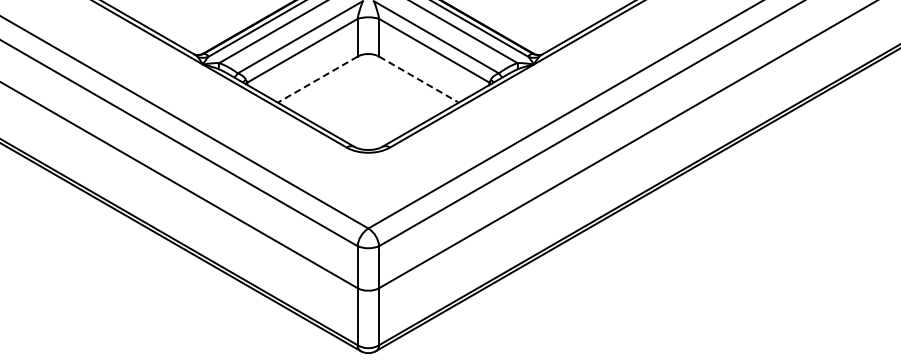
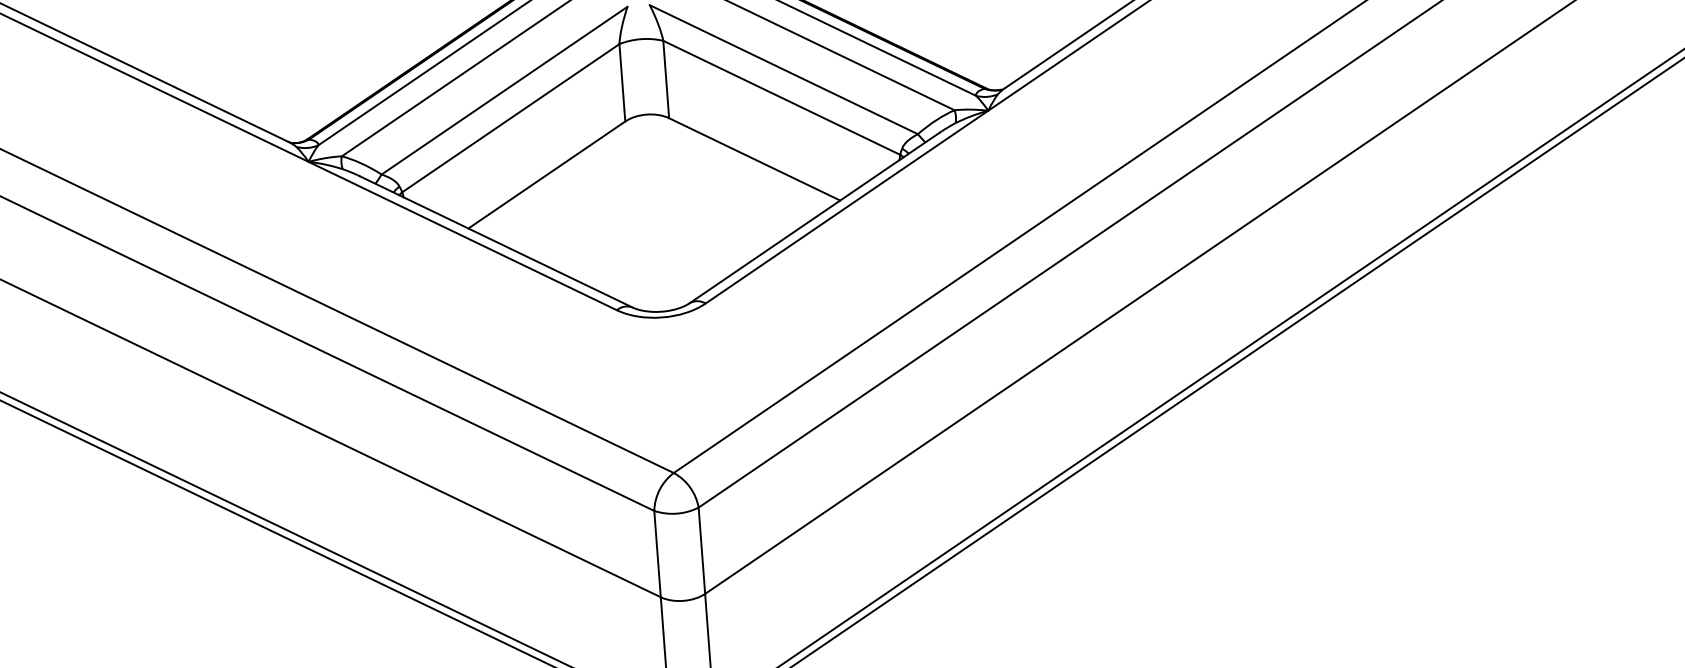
line: (317, 79) -> (546, 174), dashed -> solid
line: (419, 79) -> (755, 159), dashed -> solid

